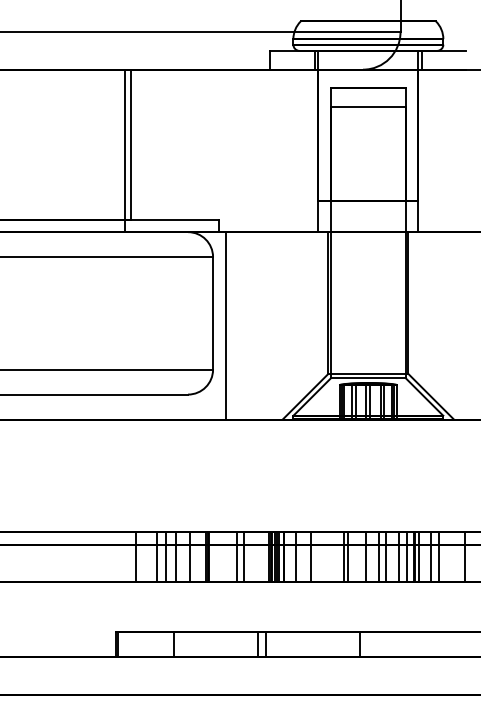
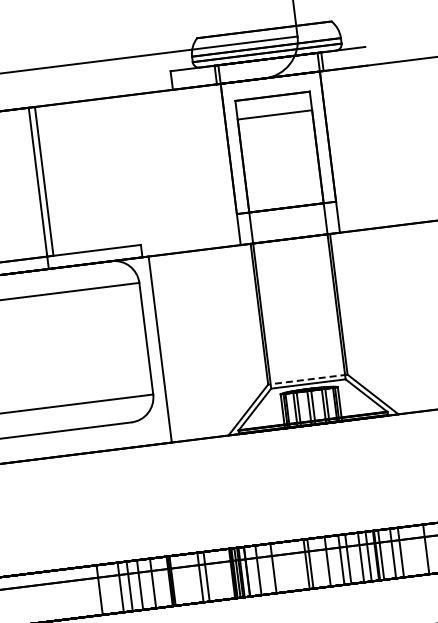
line: (368, 373) -> (307, 379), solid -> dashed

